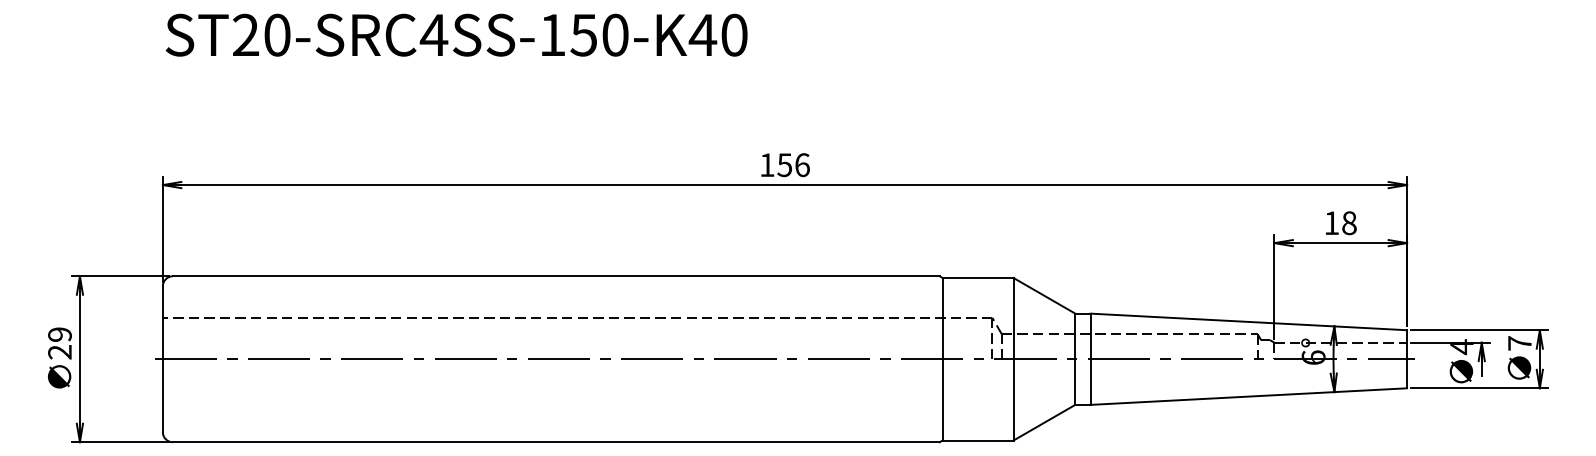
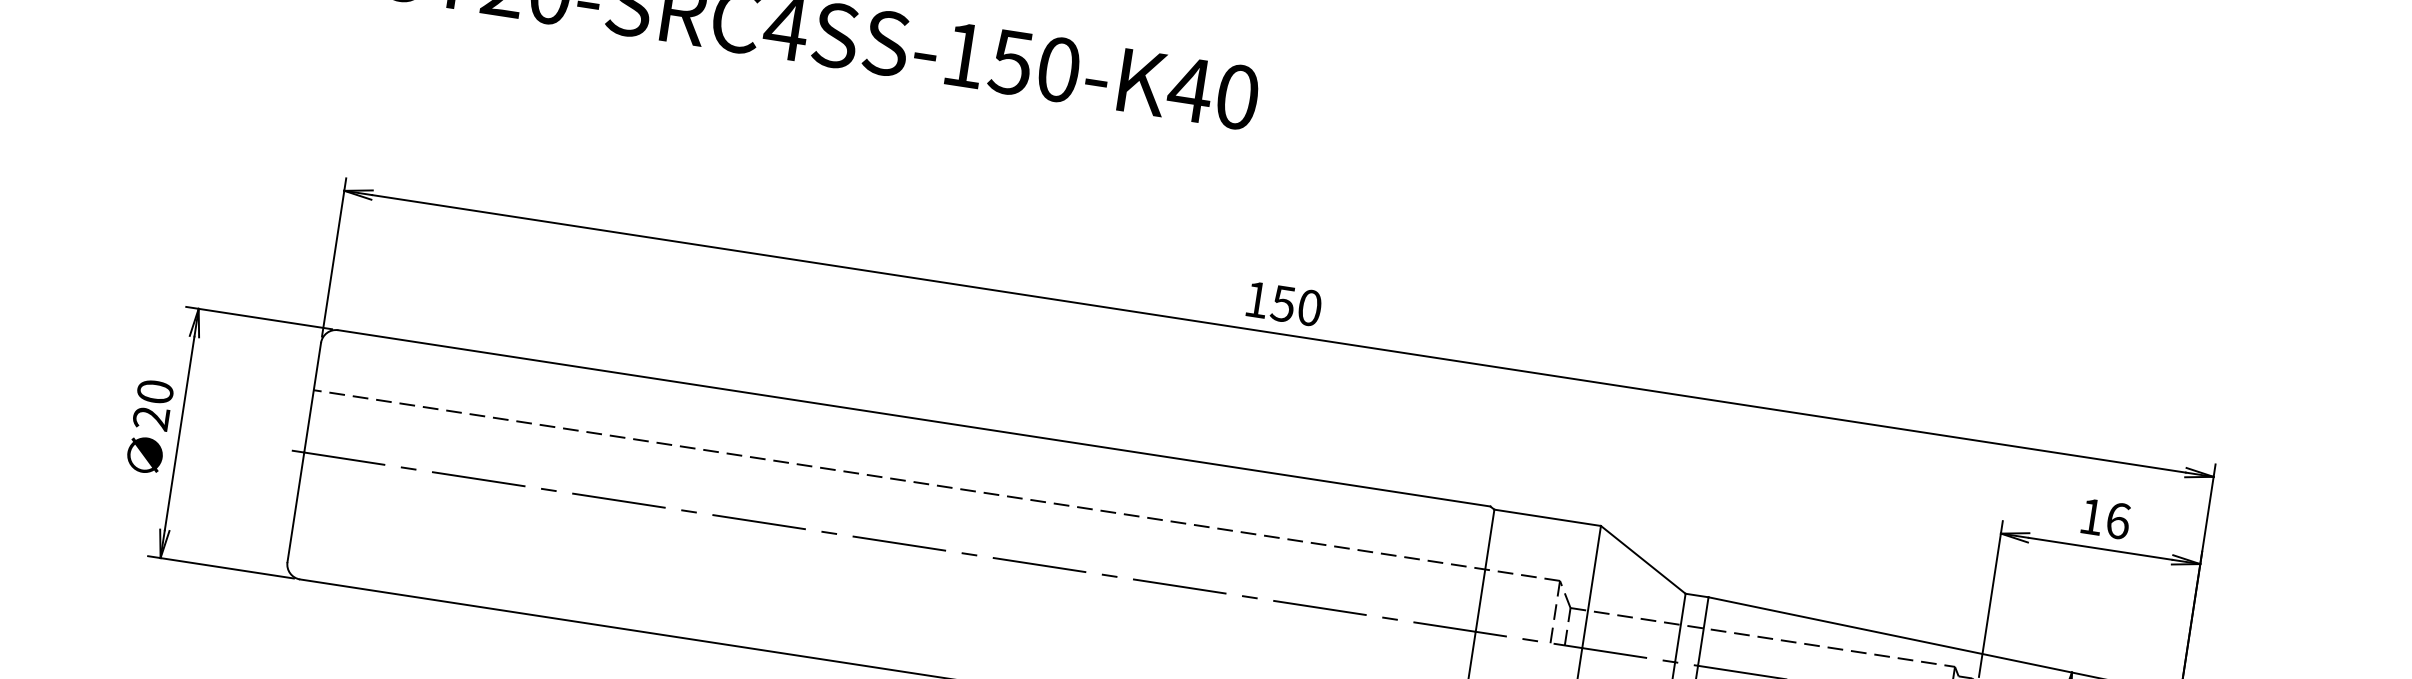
text: (802, 164) -> (1310, 306), 156 -> 150
text: (1349, 223) -> (2118, 521), 18 -> 16
text: (59, 334) -> (154, 391), 29 -> 20

